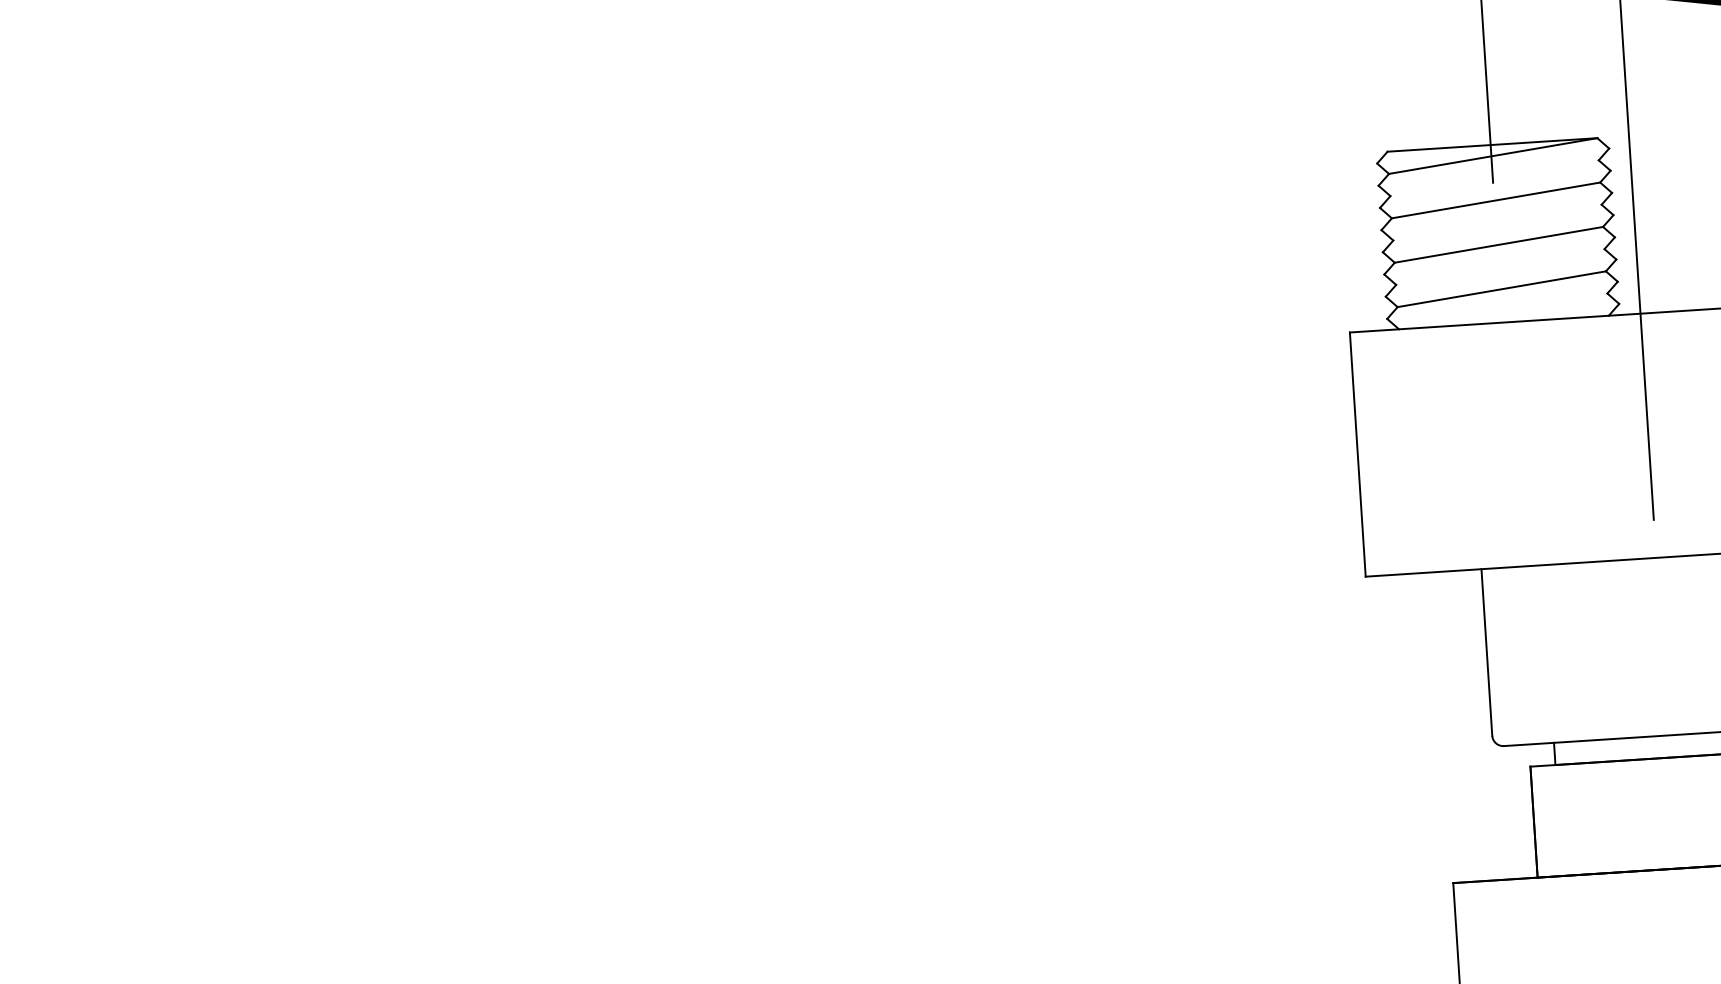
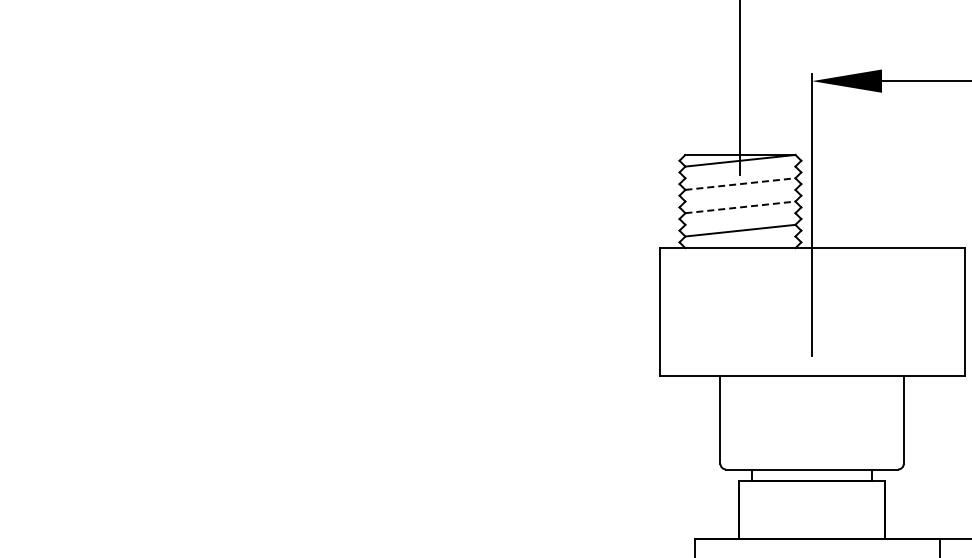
line: (1496, 201) -> (740, 184), solid -> dashed
line: (1499, 245) -> (740, 207), solid -> dashed

